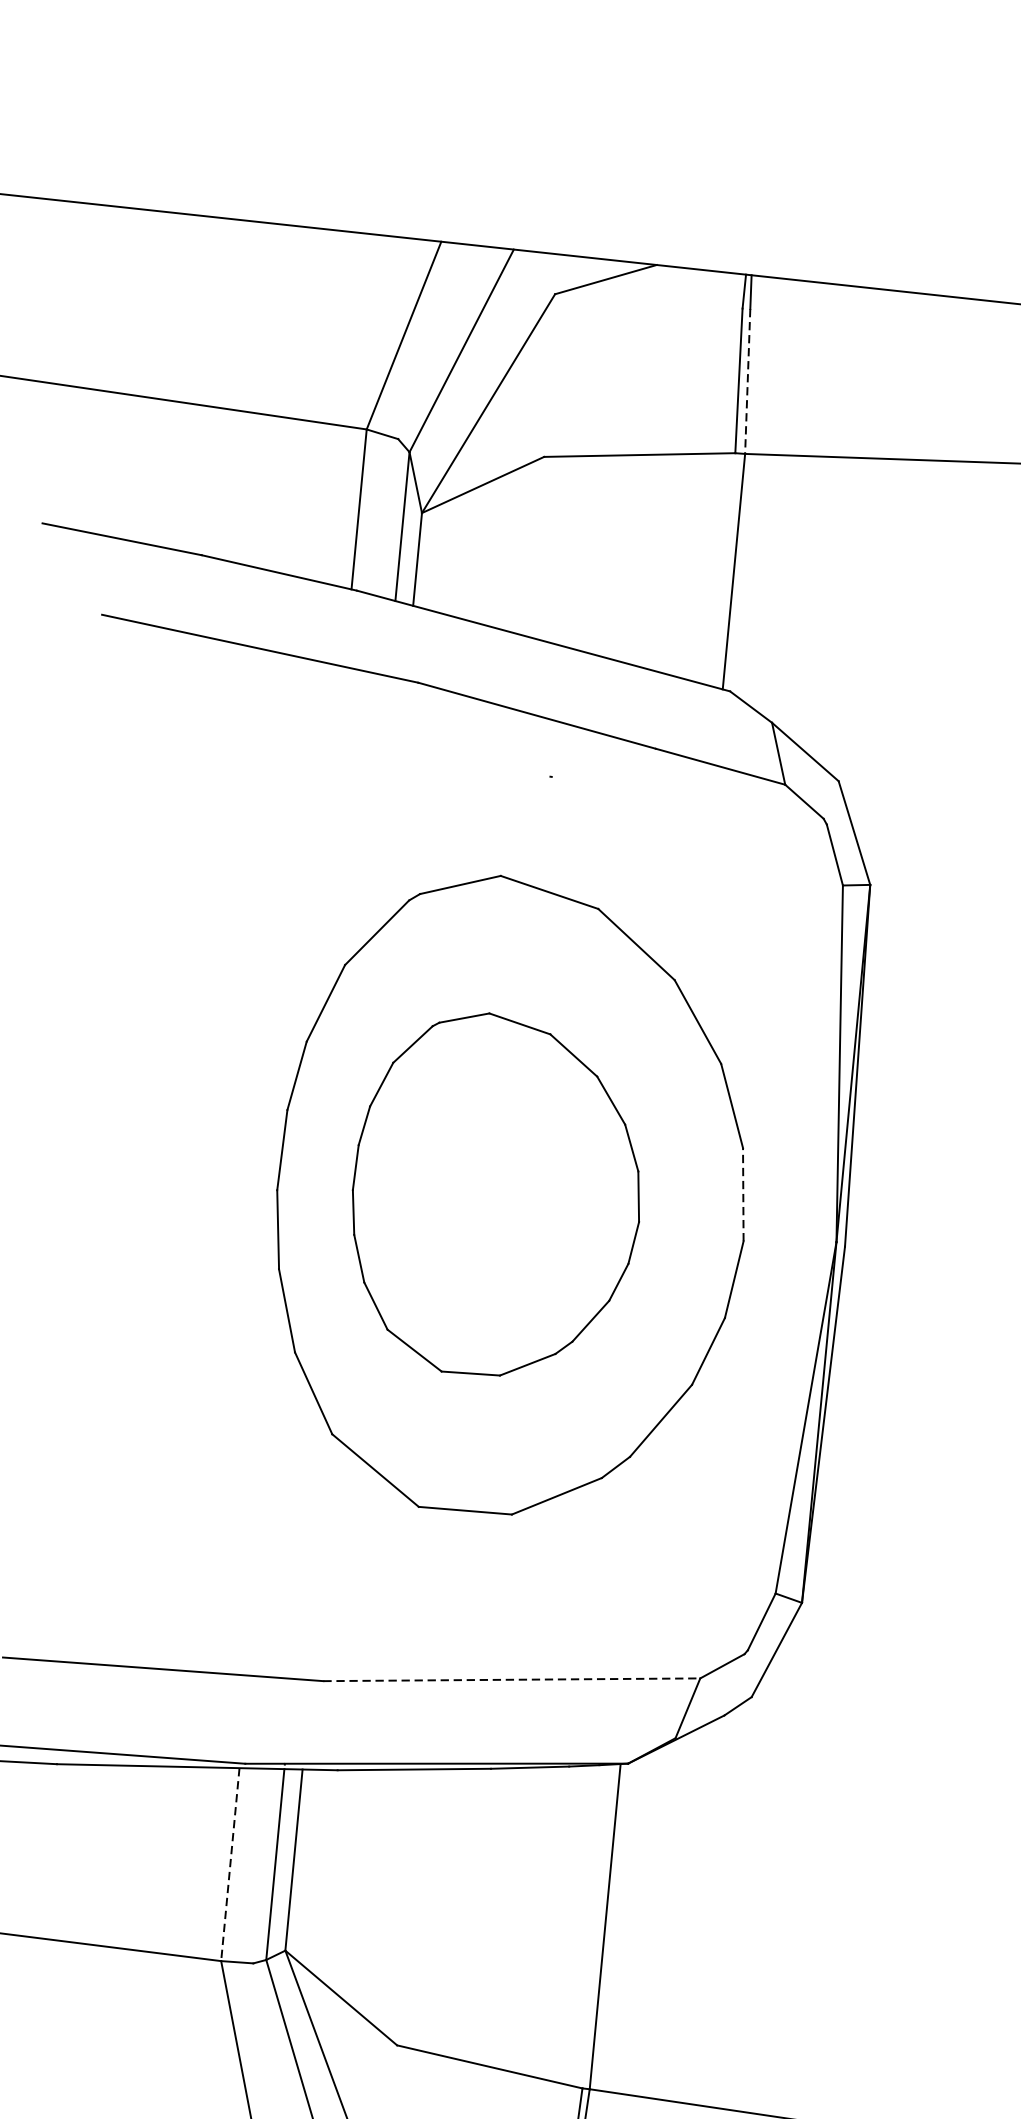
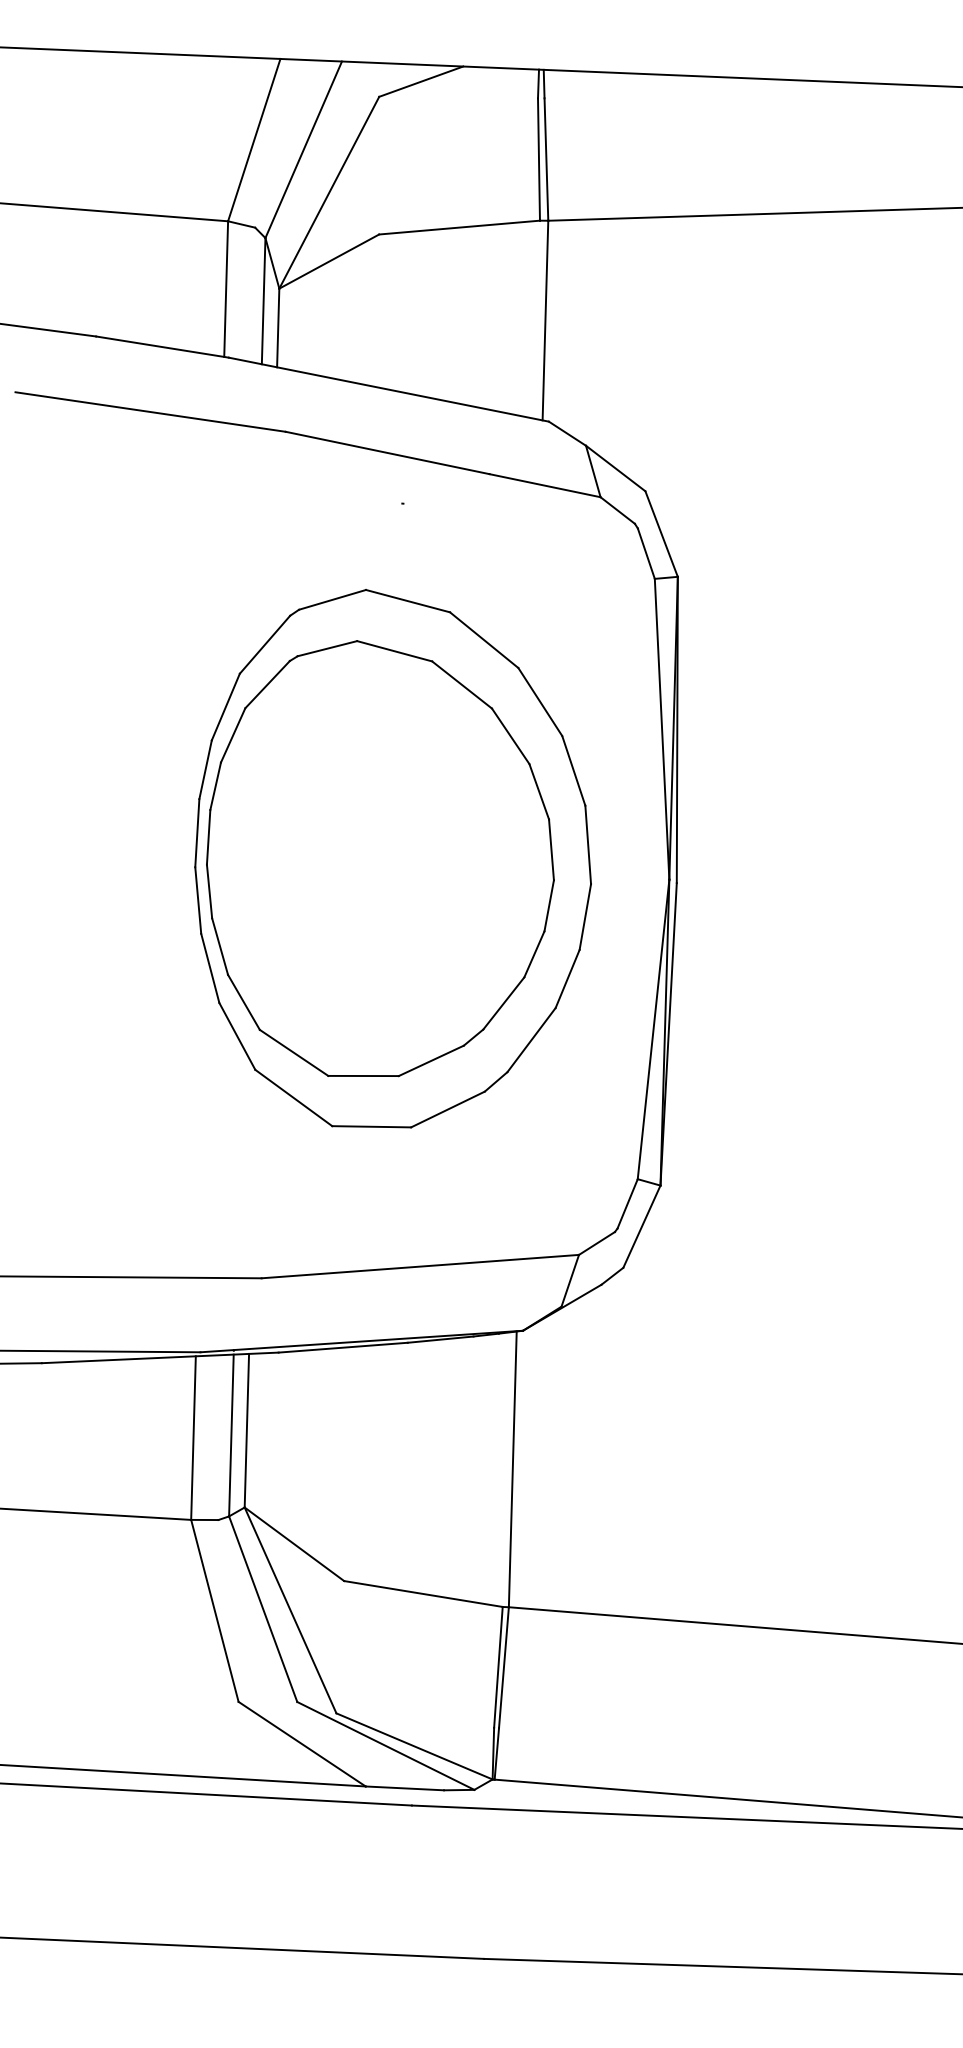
line: (747, 382) -> (546, 160), dashed -> solid
part: (496, 1194) -> (380, 858), size x1.43
line: (743, 1194) -> (588, 844), dashed -> solid
line: (512, 1679) -> (420, 1266), dashed -> solid
line: (230, 1865) -> (193, 1438), dashed -> solid

